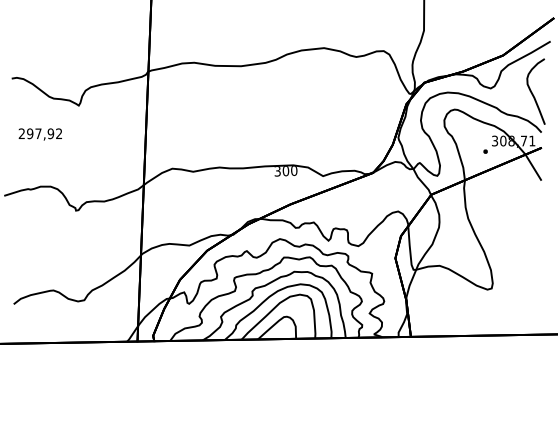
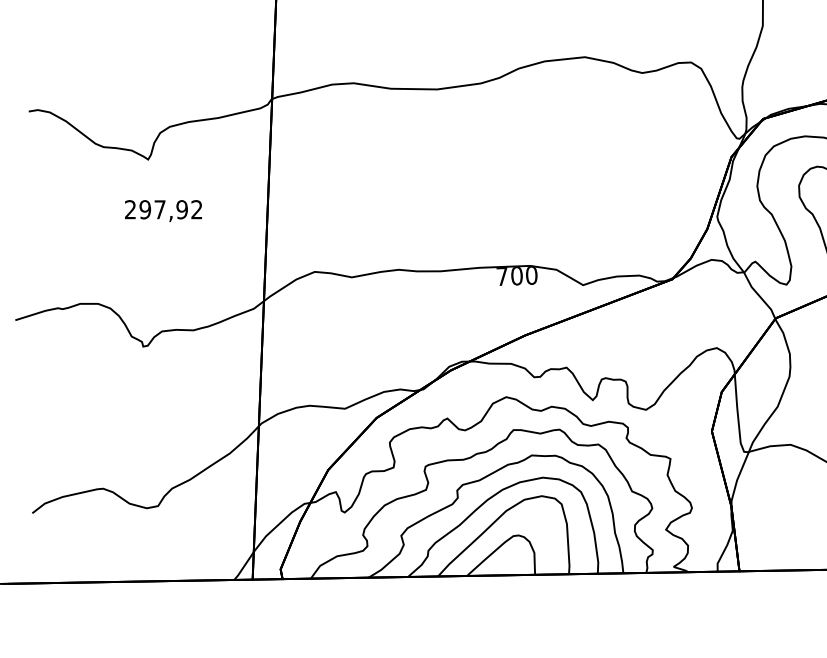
text: (39, 134) -> (161, 210), moved
text: (277, 171) -> (501, 276), 300 -> 700

